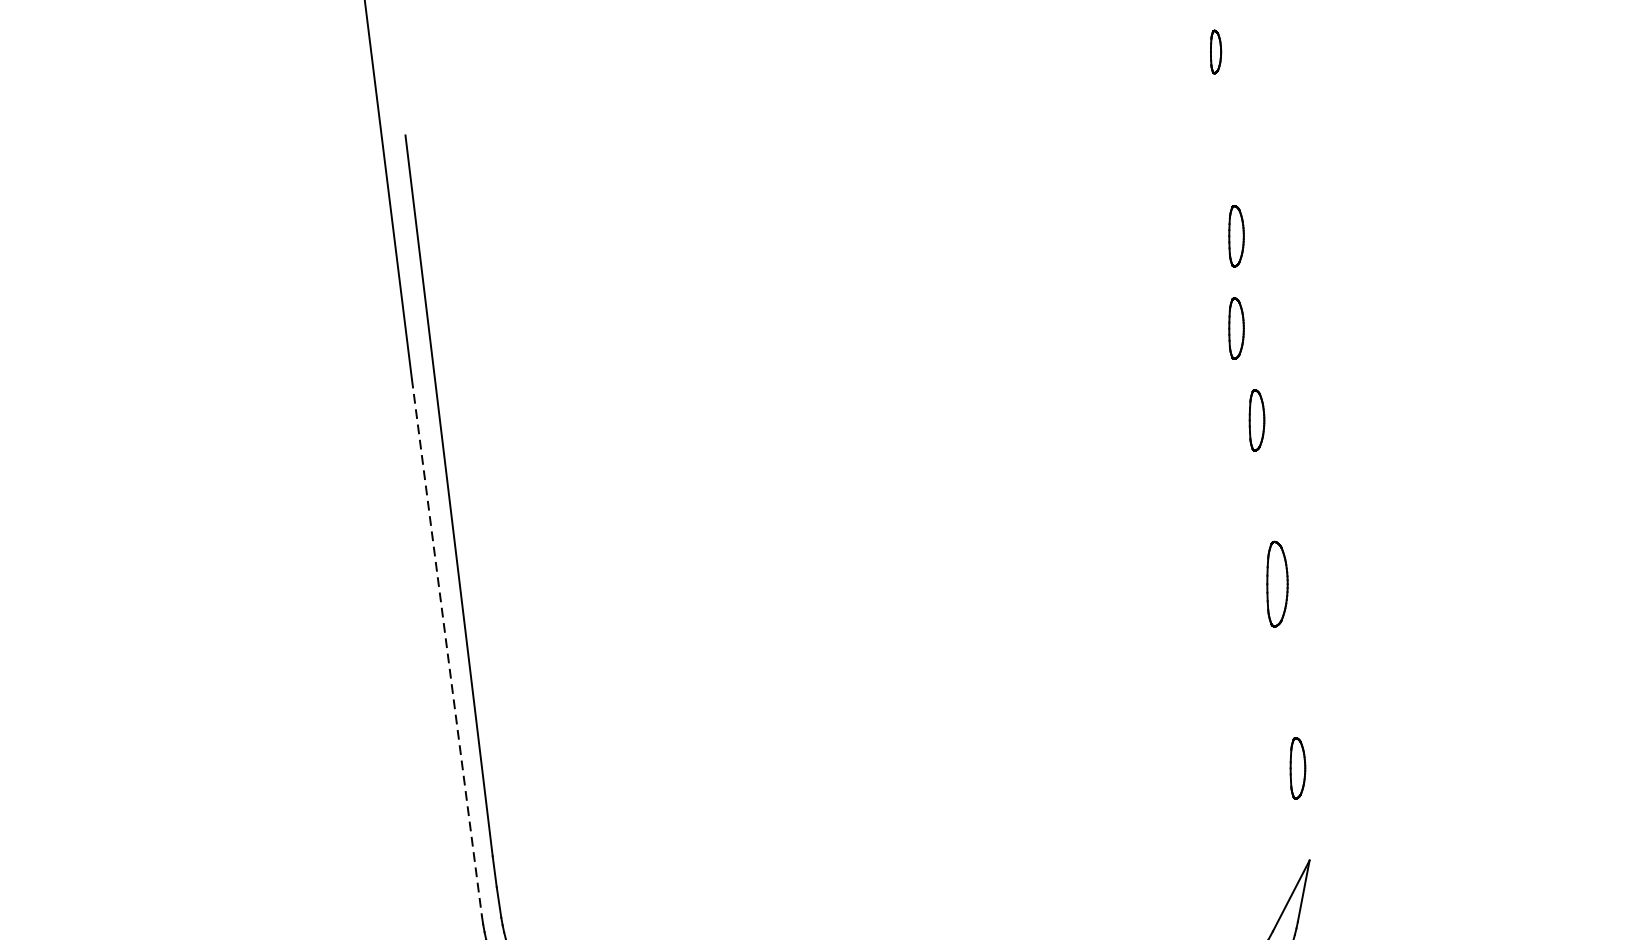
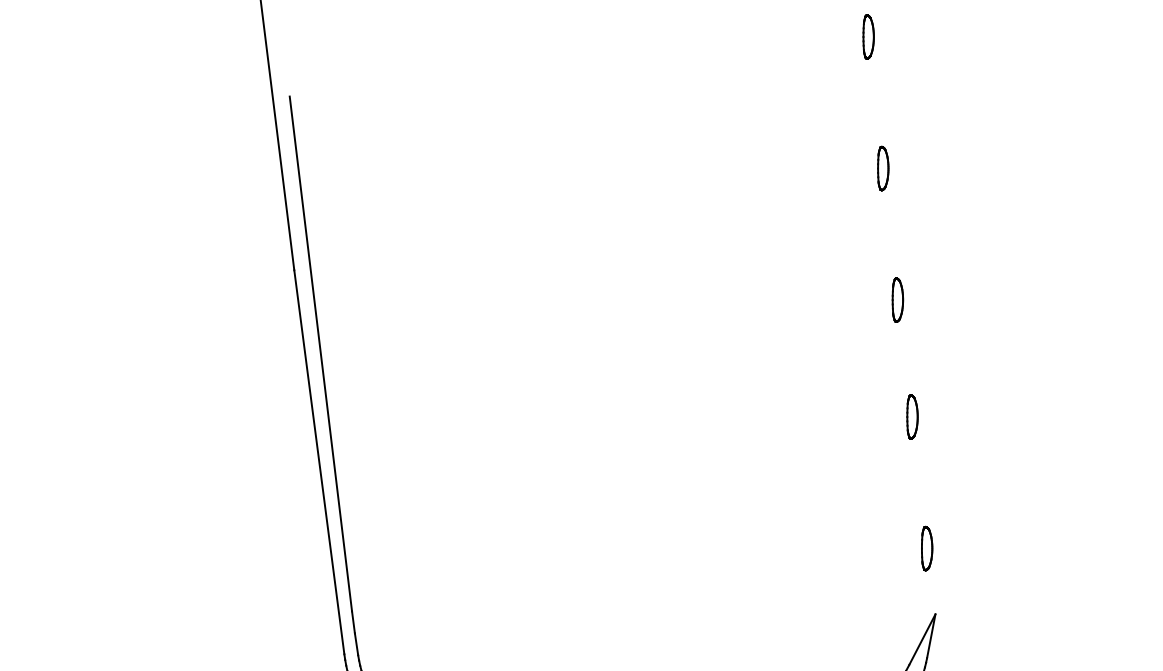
part: (1215, 51) -> (868, 36), size x1.43
part: (1236, 328) -> (883, 234), removed
part: (1277, 583) -> (912, 416), size x0.71
line: (447, 647) -> (319, 462), dashed -> solid

